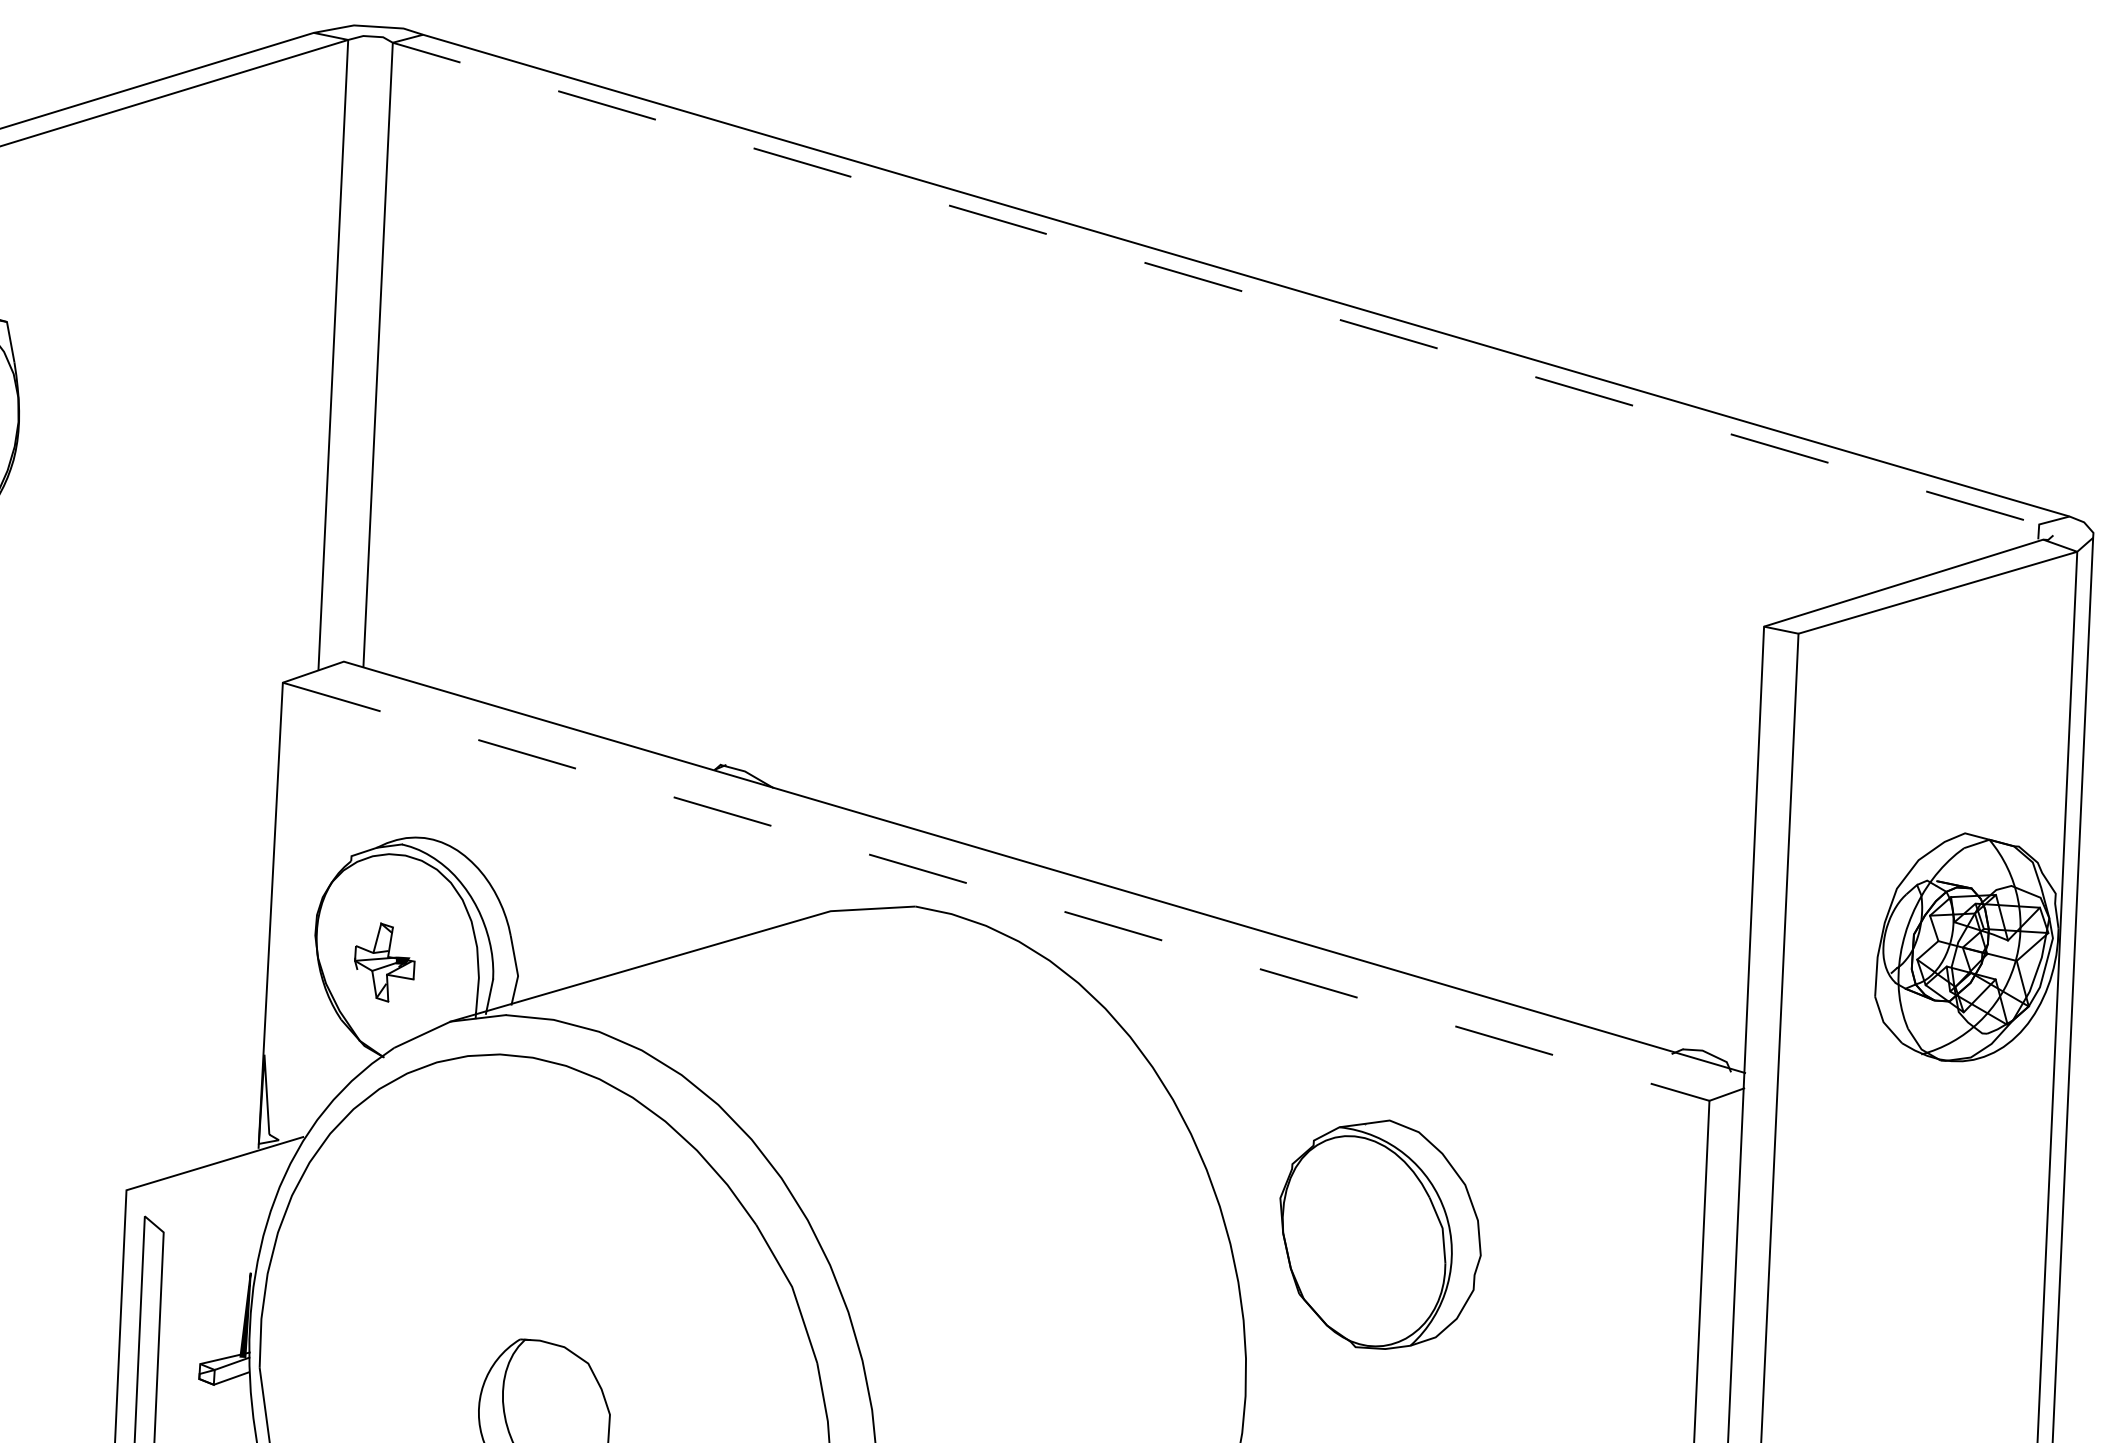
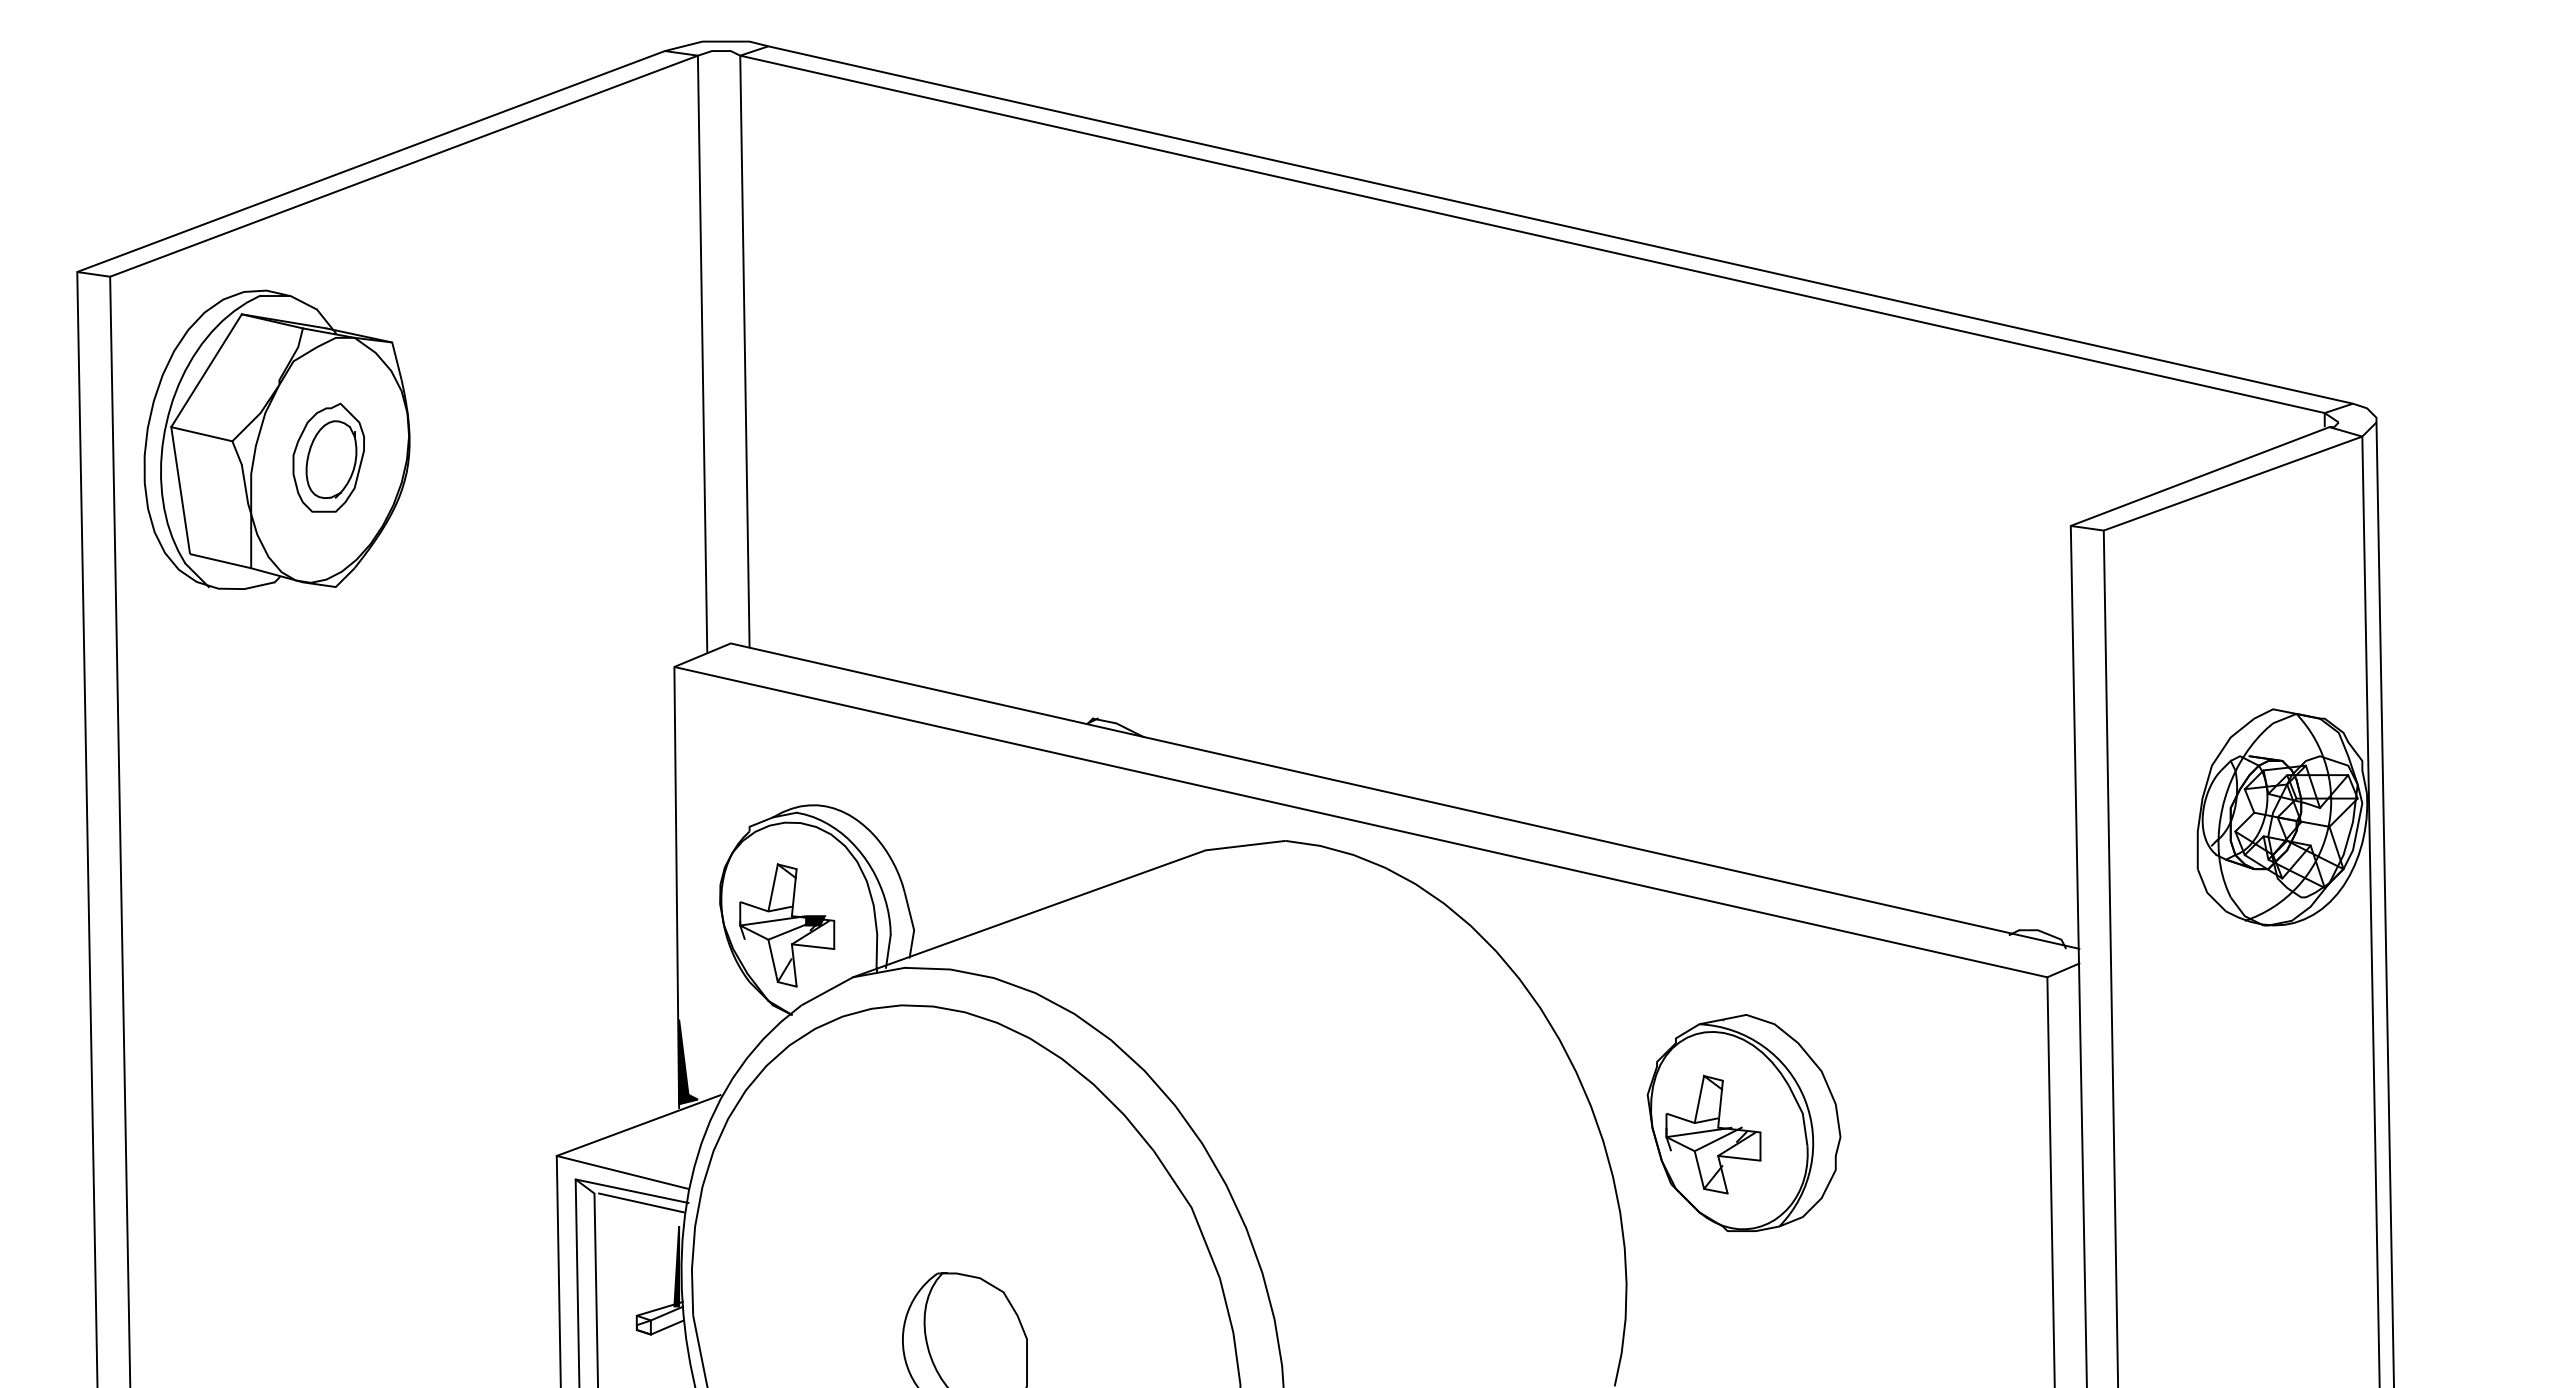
line: (1209, 281) -> (1526, 232), dashed -> solid
line: (1015, 897) -> (1379, 826), dashed -> solid
part: (384, 962) -> (787, 925), size x1.67
fill: (271, 1099) -> (688, 1061), added
line: (194, 1211) -> (622, 1171), added
line: (202, 1231) -> (631, 1190), added
line: (212, 1244) -> (641, 1202), added
part: (1347, 1244) -> (1713, 1134), added

